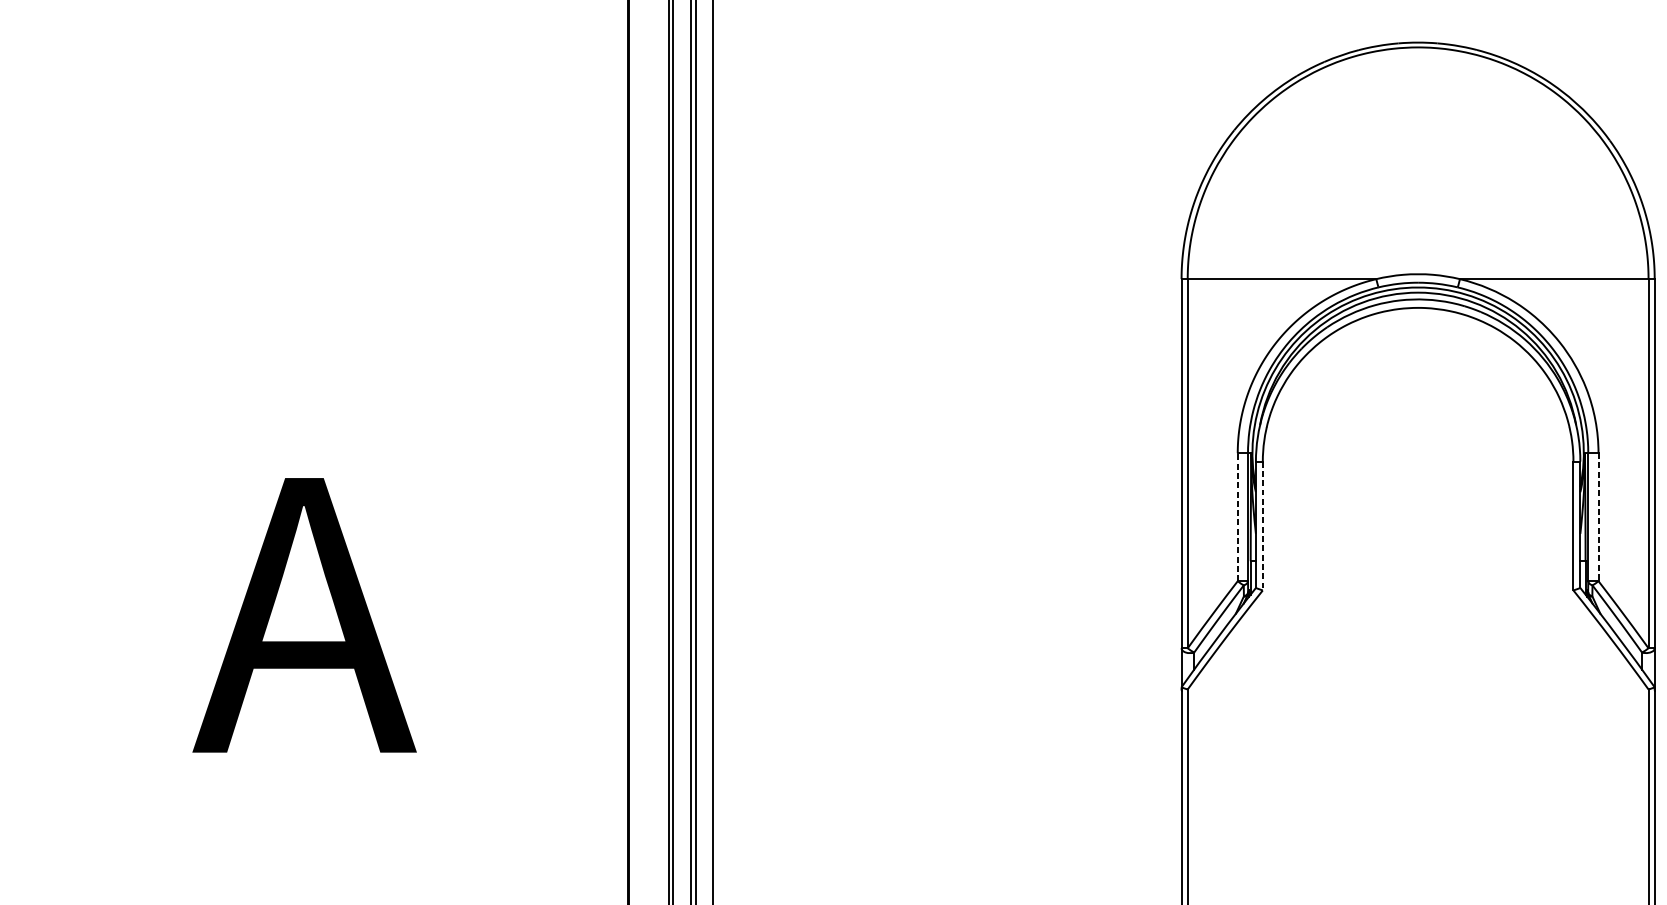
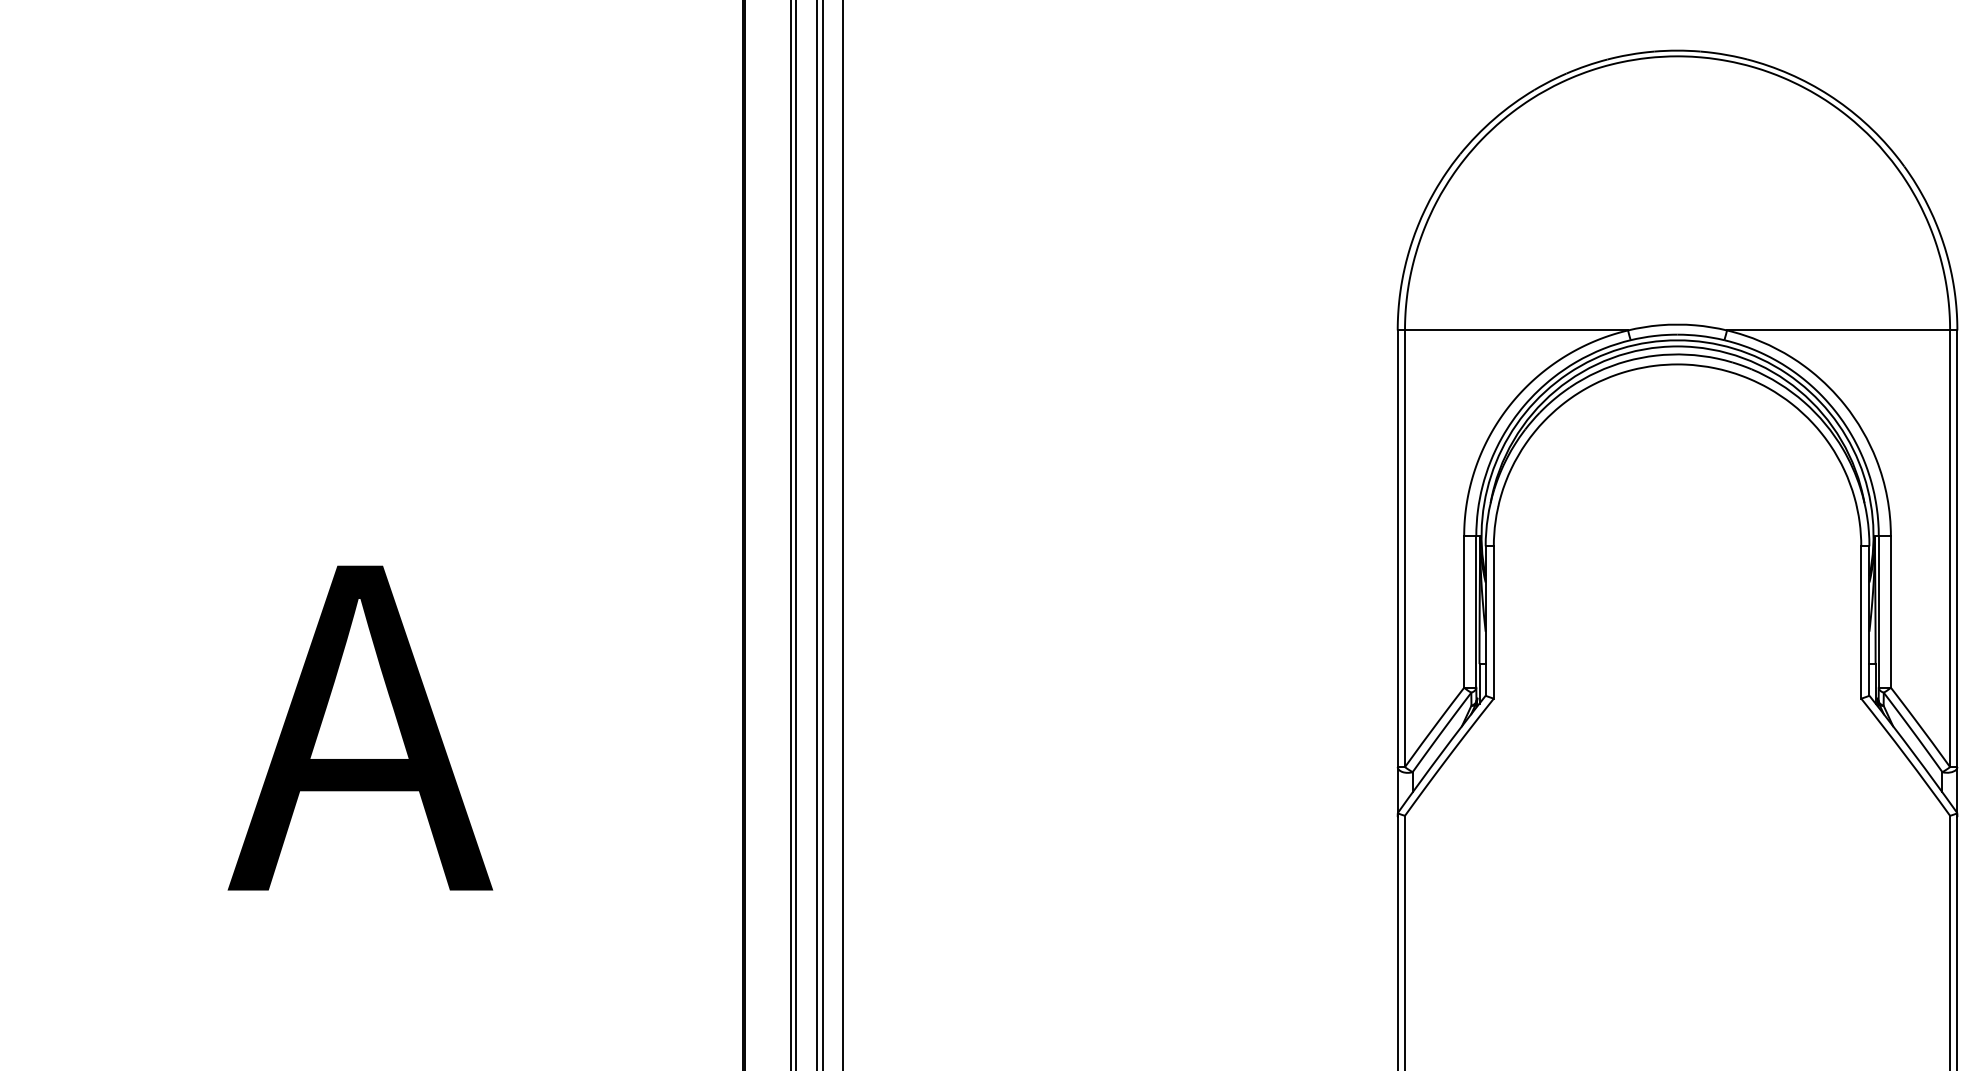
line: (1238, 517) -> (1464, 612), dashed -> solid
line: (1598, 517) -> (1890, 612), dashed -> solid
line: (1262, 526) -> (1493, 622), dashed -> solid

